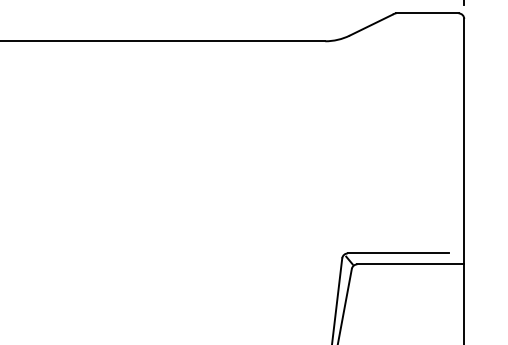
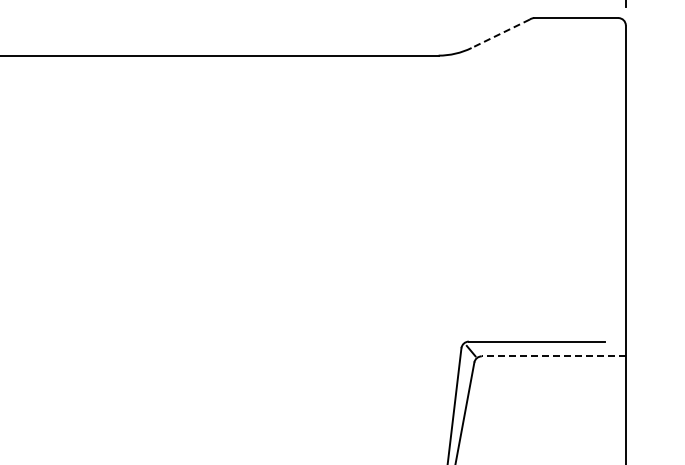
line: (371, 25) -> (500, 34), solid -> dashed
line: (410, 264) -> (553, 356), solid -> dashed

